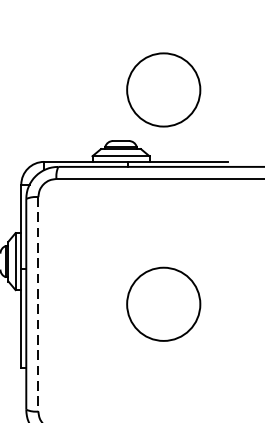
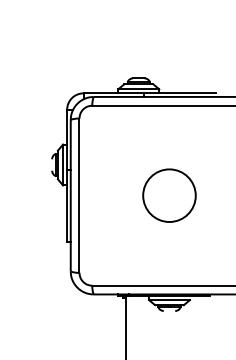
circle: (163, 89) -> (169, 41), removed
line: (38, 305) -> (79, 196), dashed -> solid

